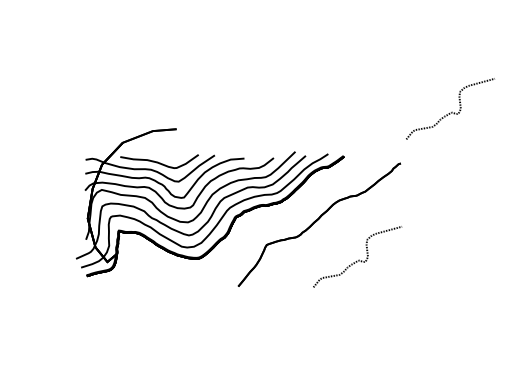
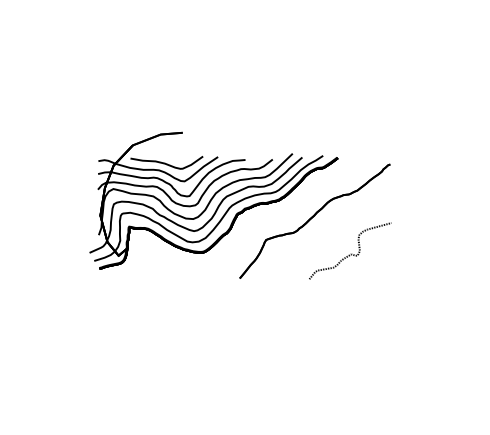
curve: (450, 111) -> (436, 116), removed

